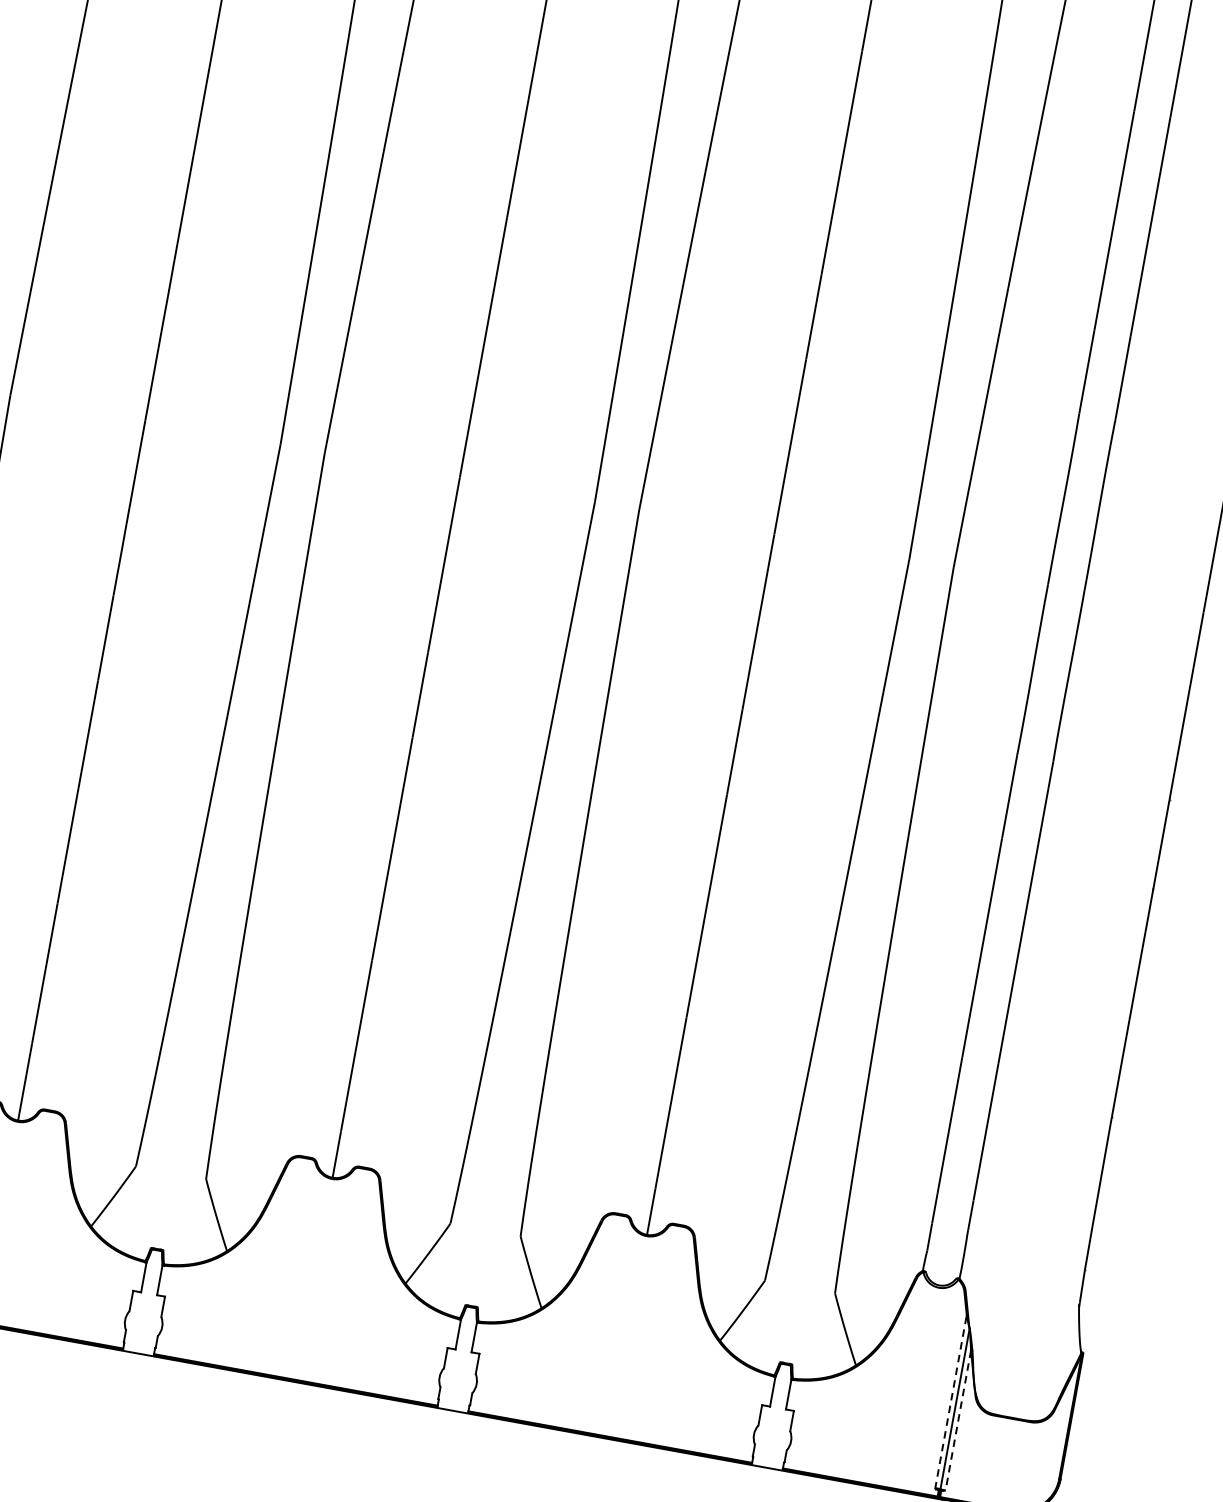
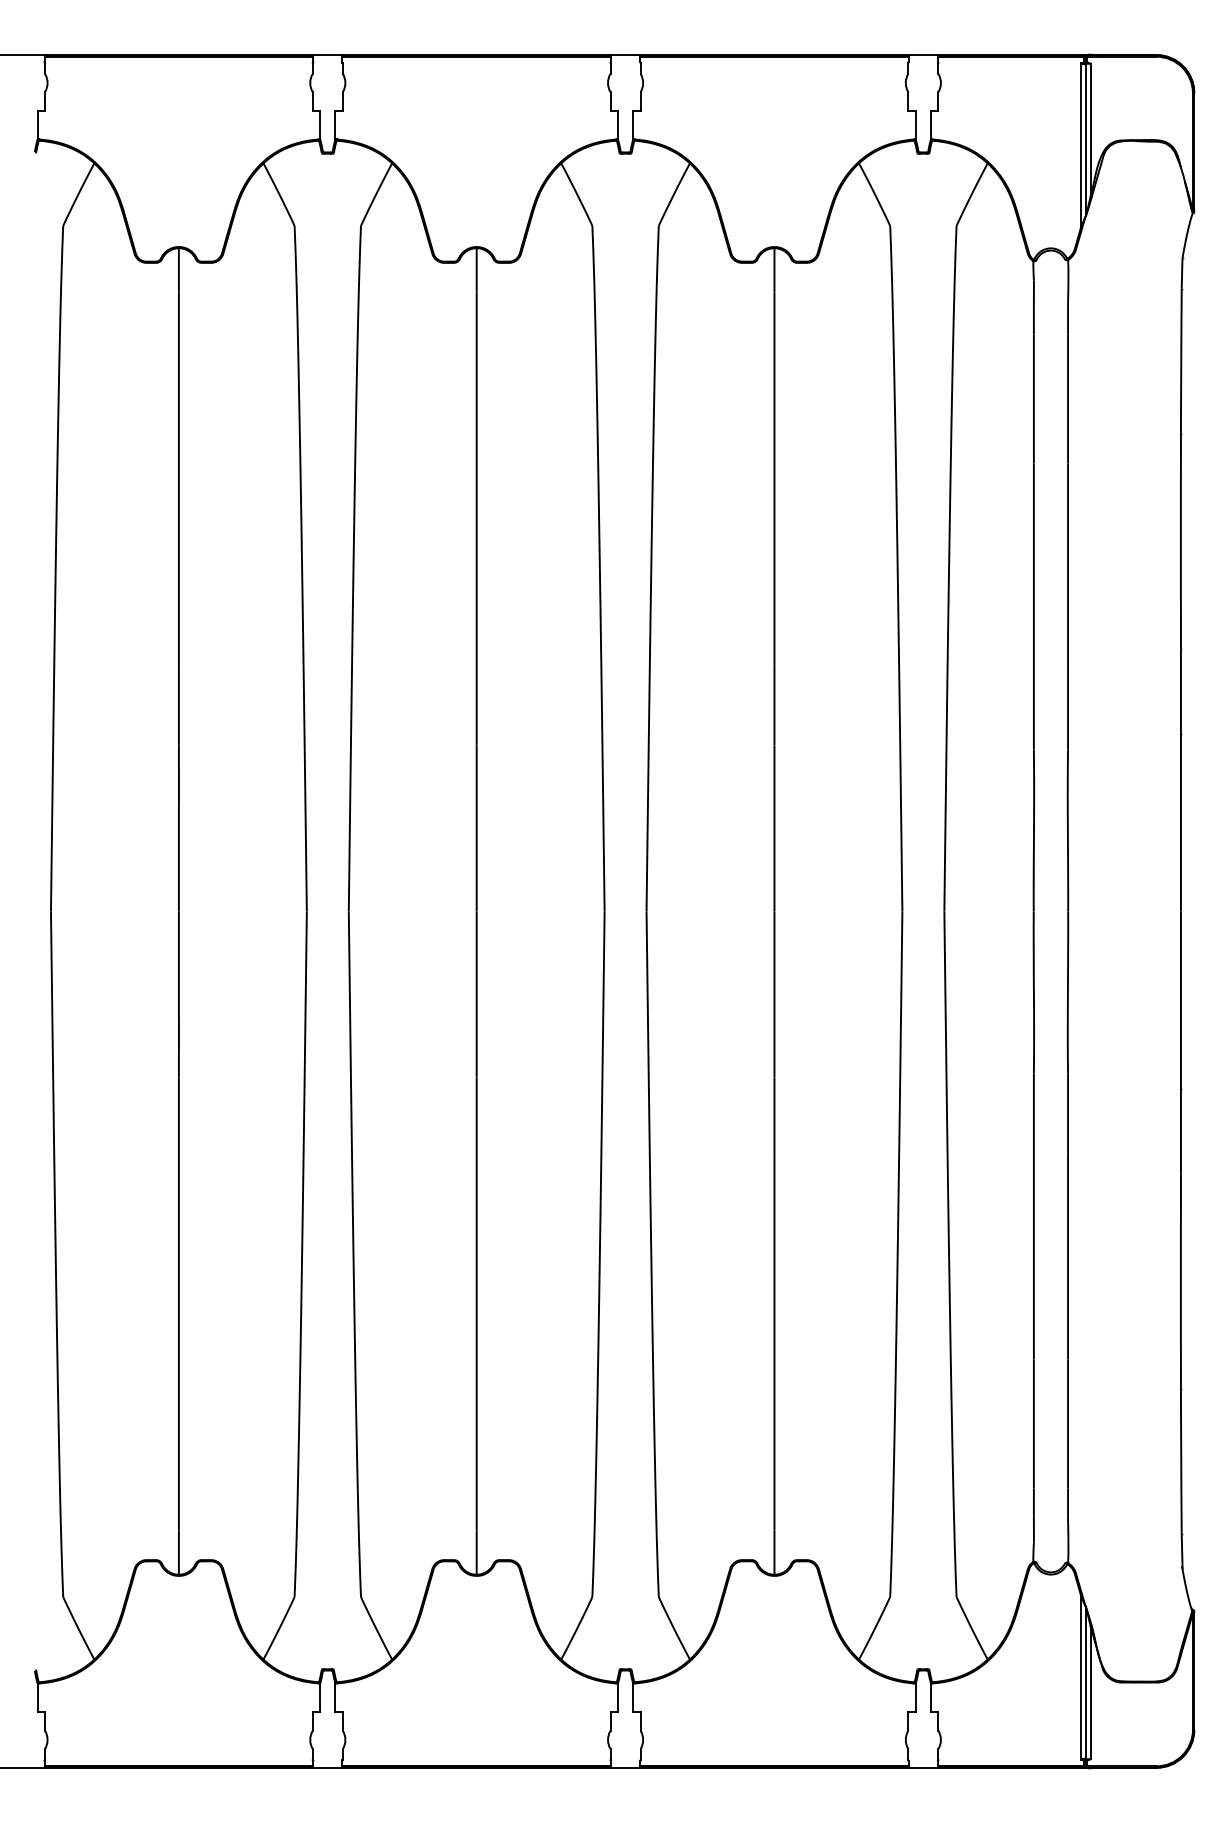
line: (950, 1402) -> (1080, 1677), dashed -> solid
line: (957, 1420) -> (1090, 1693), dashed -> solid

